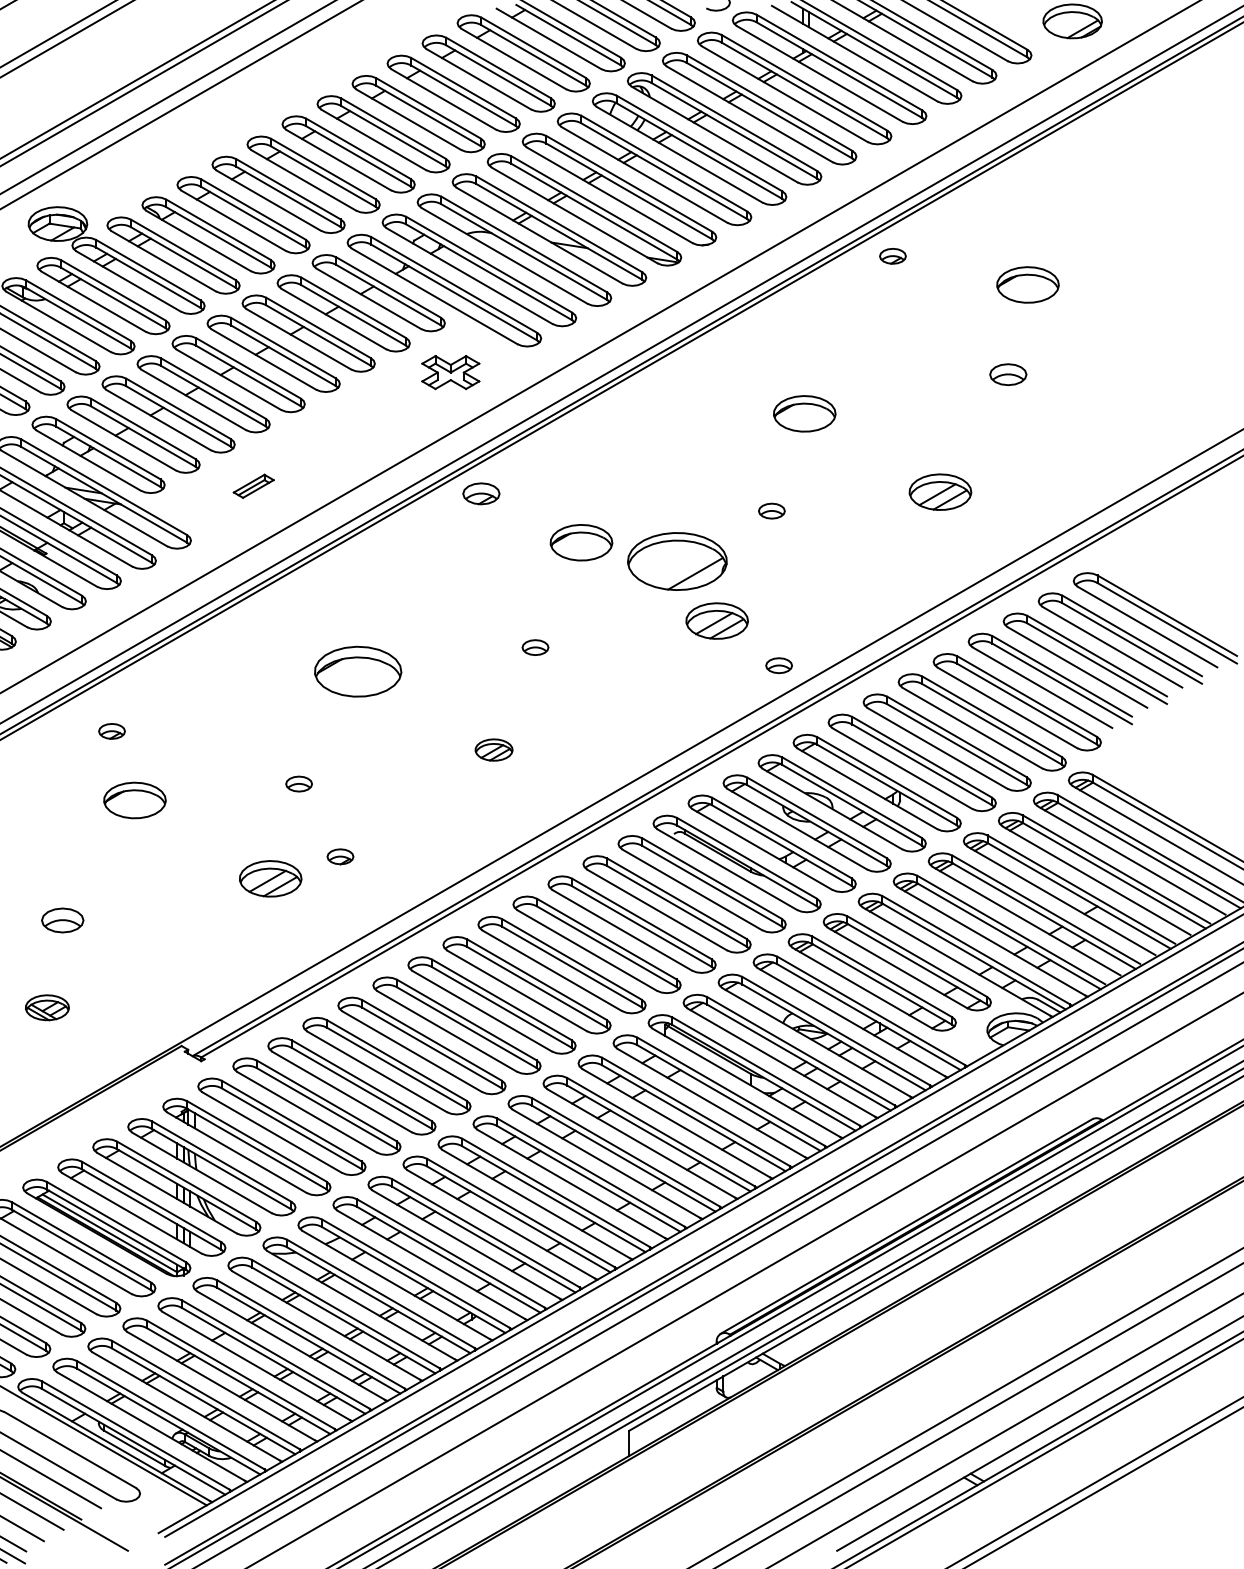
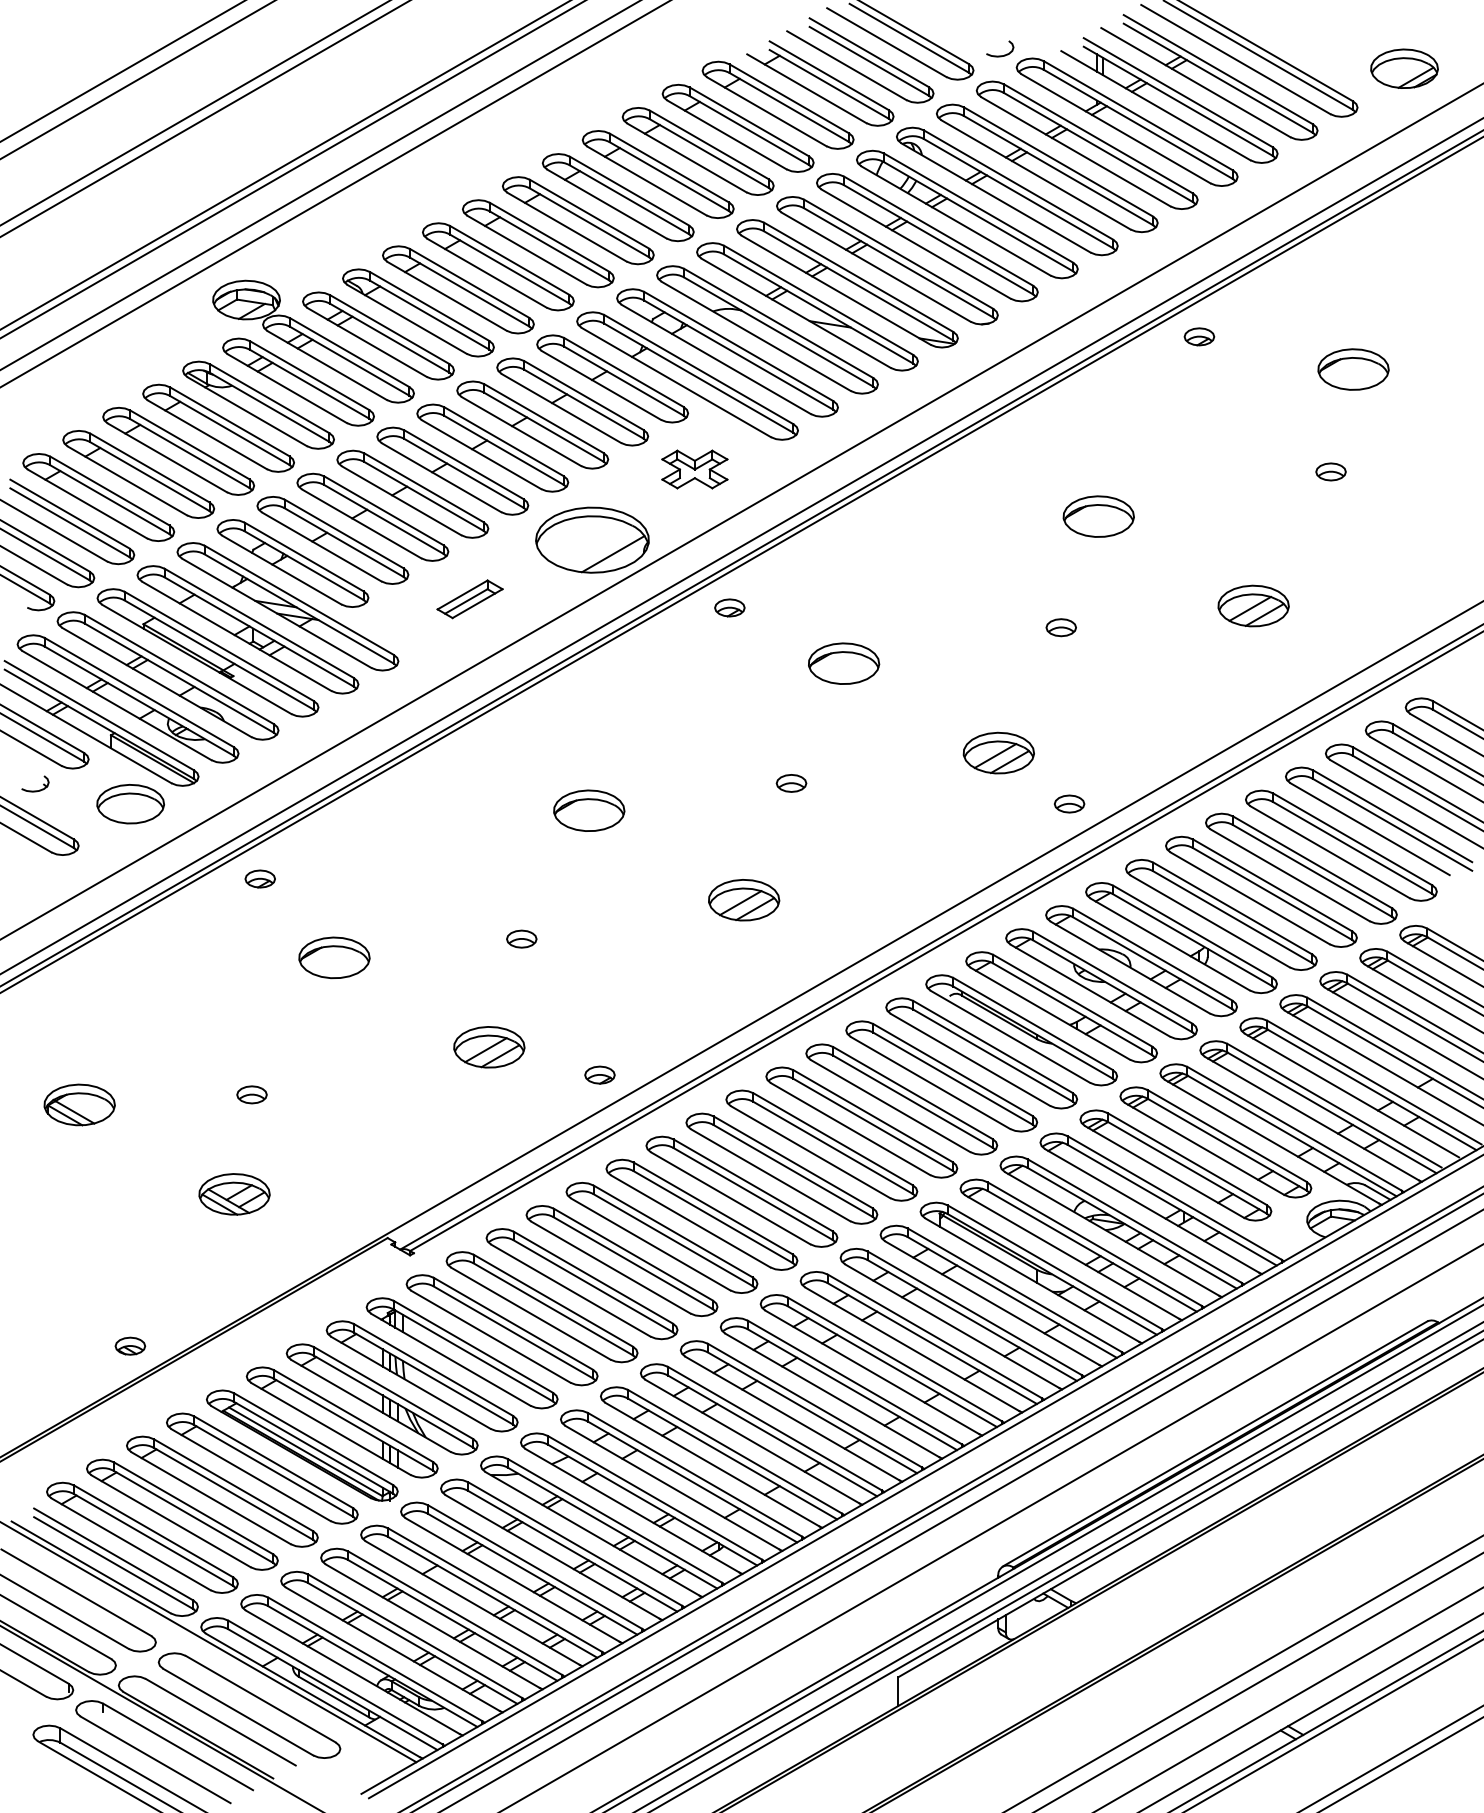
part: (1007, 374) -> (1330, 471), size x0.71
part: (253, 486) -> (469, 599), size x1.43
part: (481, 493) -> (729, 607), size x0.71
part: (677, 560) -> (592, 539), moved
part: (358, 671) -> (589, 810), size x0.71
part: (111, 730) -> (259, 878), moved
part: (494, 750) -> (744, 900), size x1.67
part: (340, 856) -> (599, 1074), moved
part: (62, 920) -> (251, 1094), size x0.62
part: (47, 1007) -> (234, 1194), size x1.43

